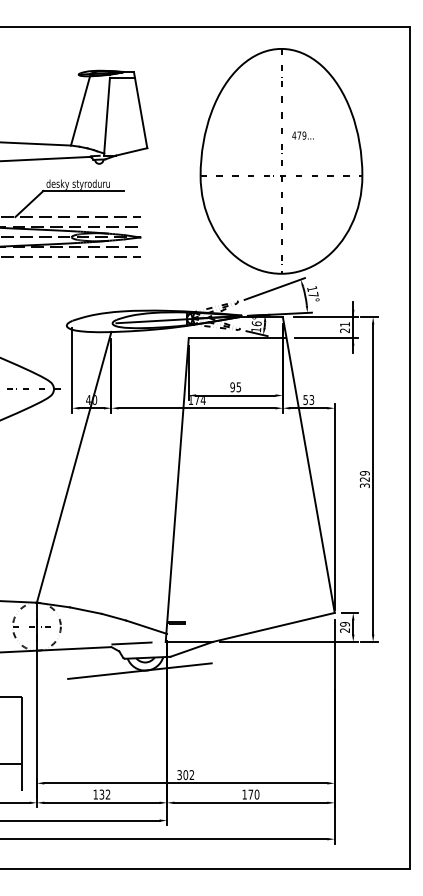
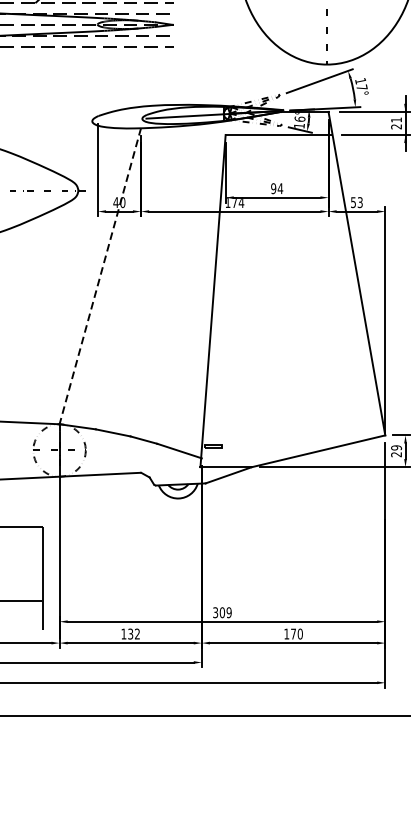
text: (238, 387) -> (280, 188), 95 -> 94
line: (74, 467) -> (100, 276), solid -> dashed
line: (131, 643) -> (163, 468), removed
line: (139, 670) -> (171, 498), removed
text: (191, 775) -> (228, 613), 302 -> 309

